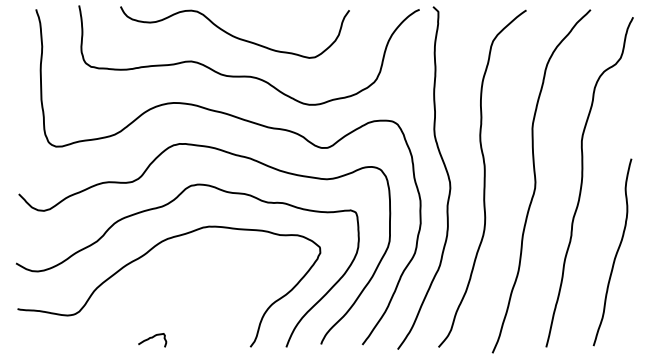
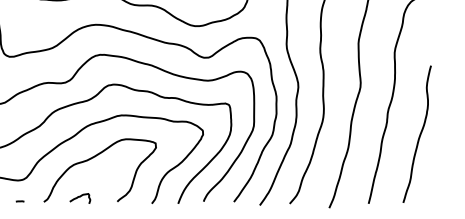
curve: (171, 284) -> (94, 157), added
line: (70, 344) -> (20, 201), added

